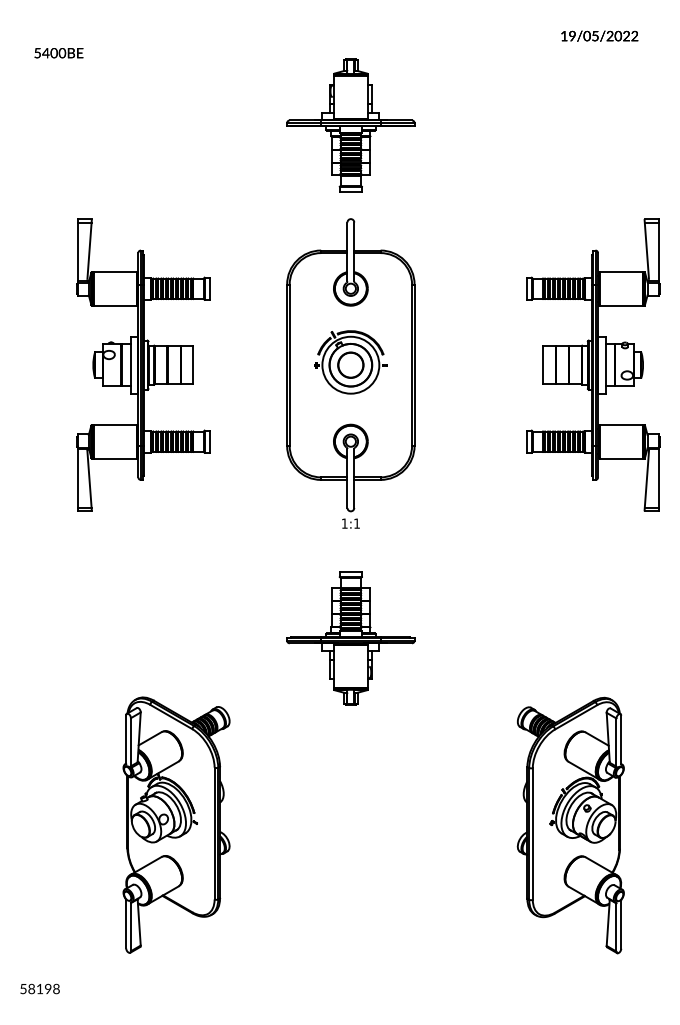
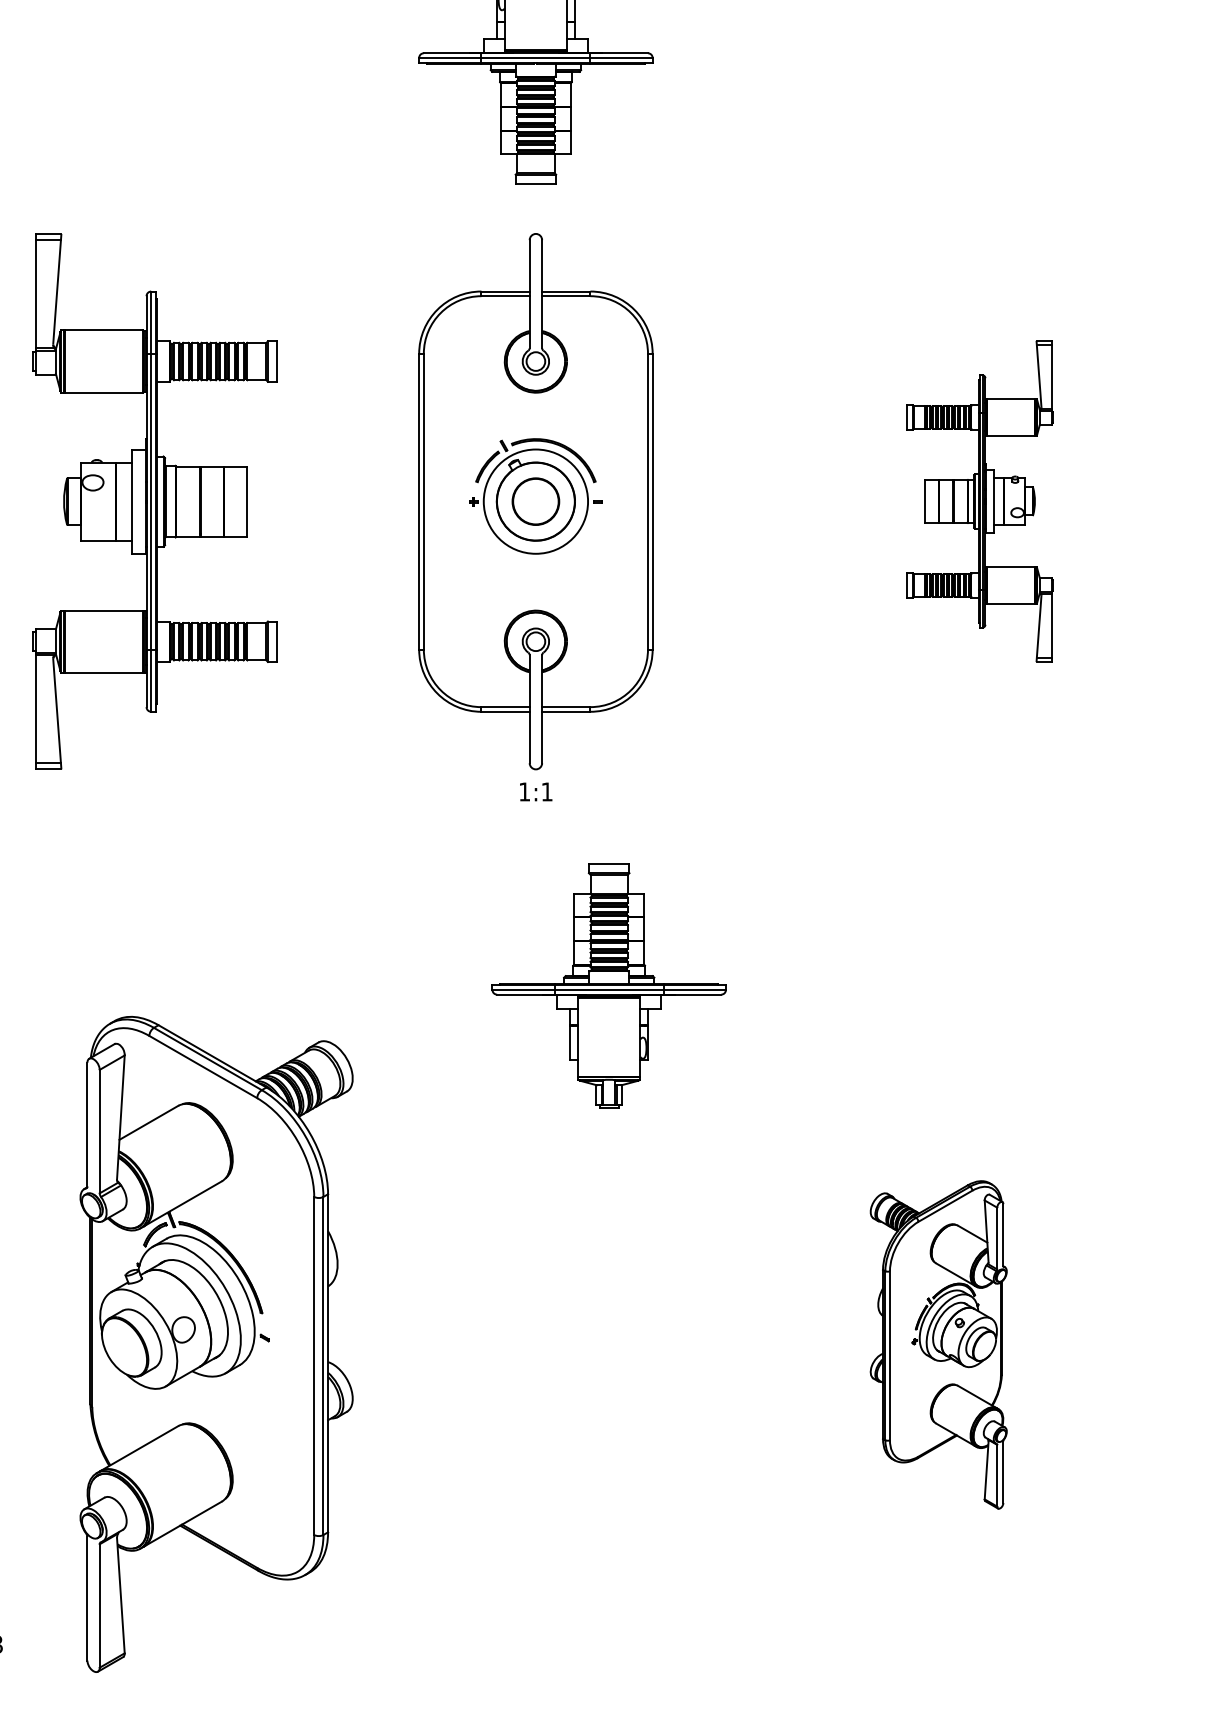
part: (593, 364) -> (980, 500), size x0.6
part: (350, 638) -> (608, 985), moved
part: (176, 824) -> (216, 1343), size x1.4
part: (570, 825) -> (938, 1344), size x0.7

